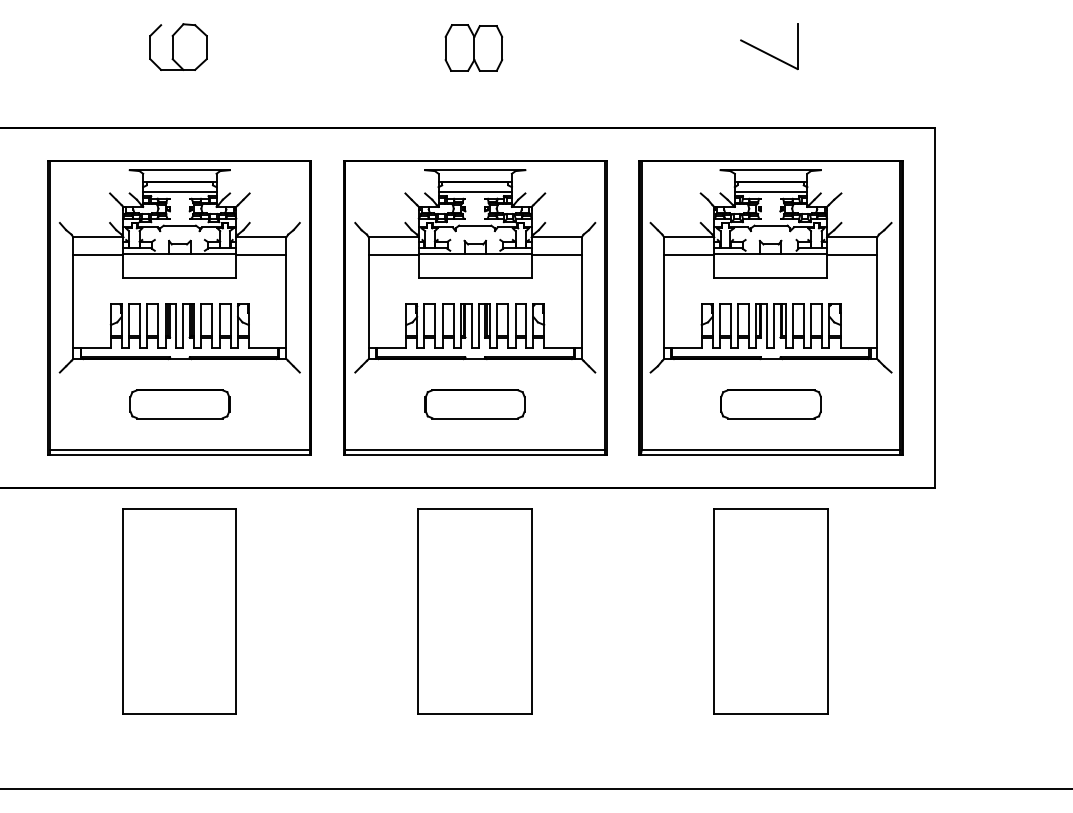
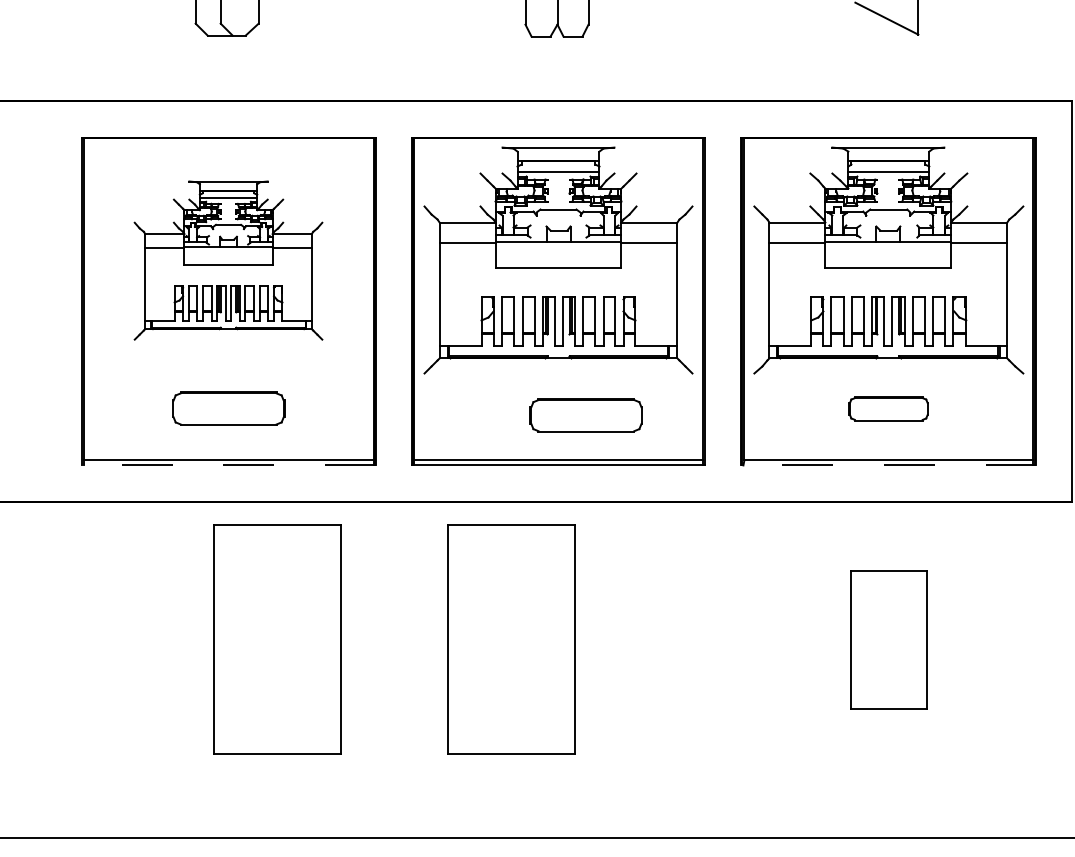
part: (179, 271) -> (228, 260), size x0.7
part: (474, 404) -> (585, 415), moved
part: (770, 404) -> (888, 409), size x0.7
line: (179, 454) -> (228, 465), solid -> dashed
line: (770, 454) -> (888, 465), solid -> dashed
part: (179, 611) -> (277, 640), moved
part: (474, 611) -> (510, 640), moved
part: (770, 611) -> (888, 640), size x0.6

